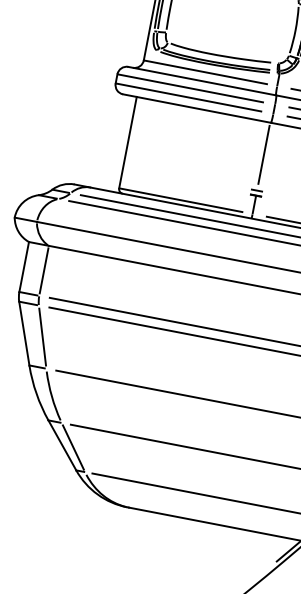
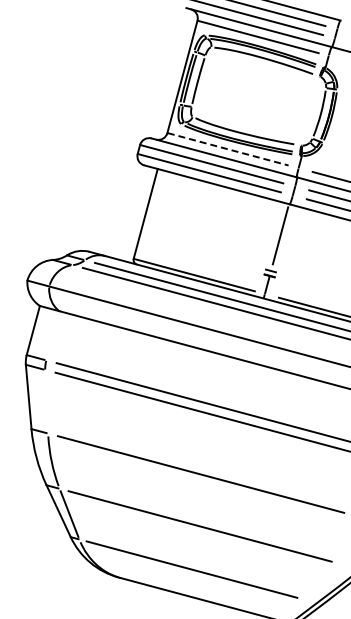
line: (205, 72) -> (228, 149), solid -> dashed
line: (43, 270) -> (52, 335), removed
line: (42, 336) -> (46, 401), removed

